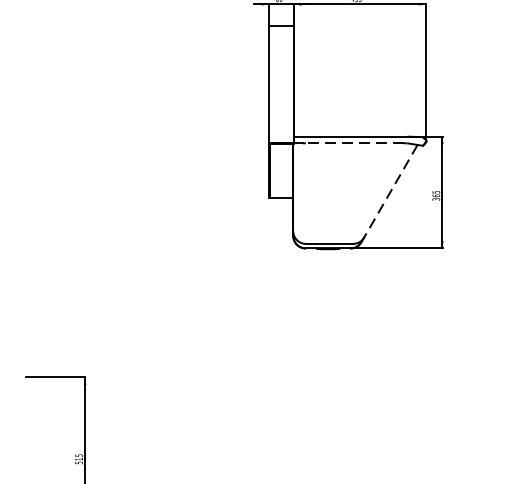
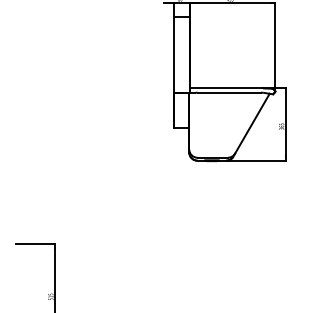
line: (355, 142) -> (229, 92), dashed -> solid
line: (391, 190) -> (252, 123), dashed -> solid

